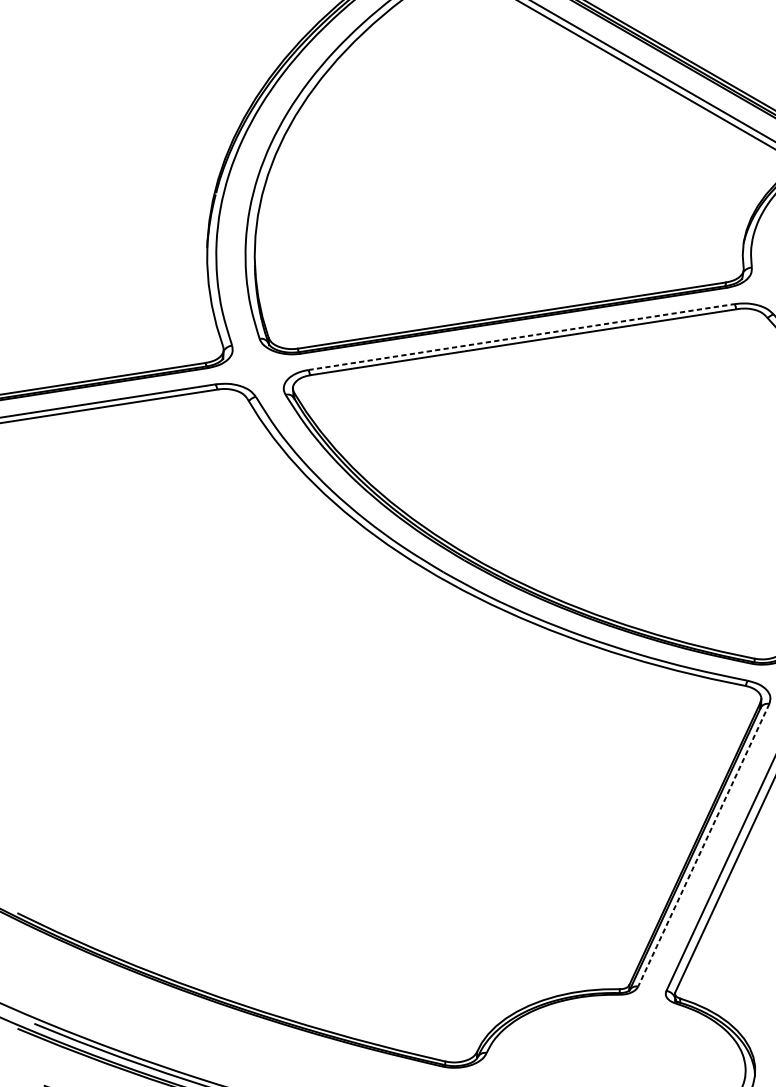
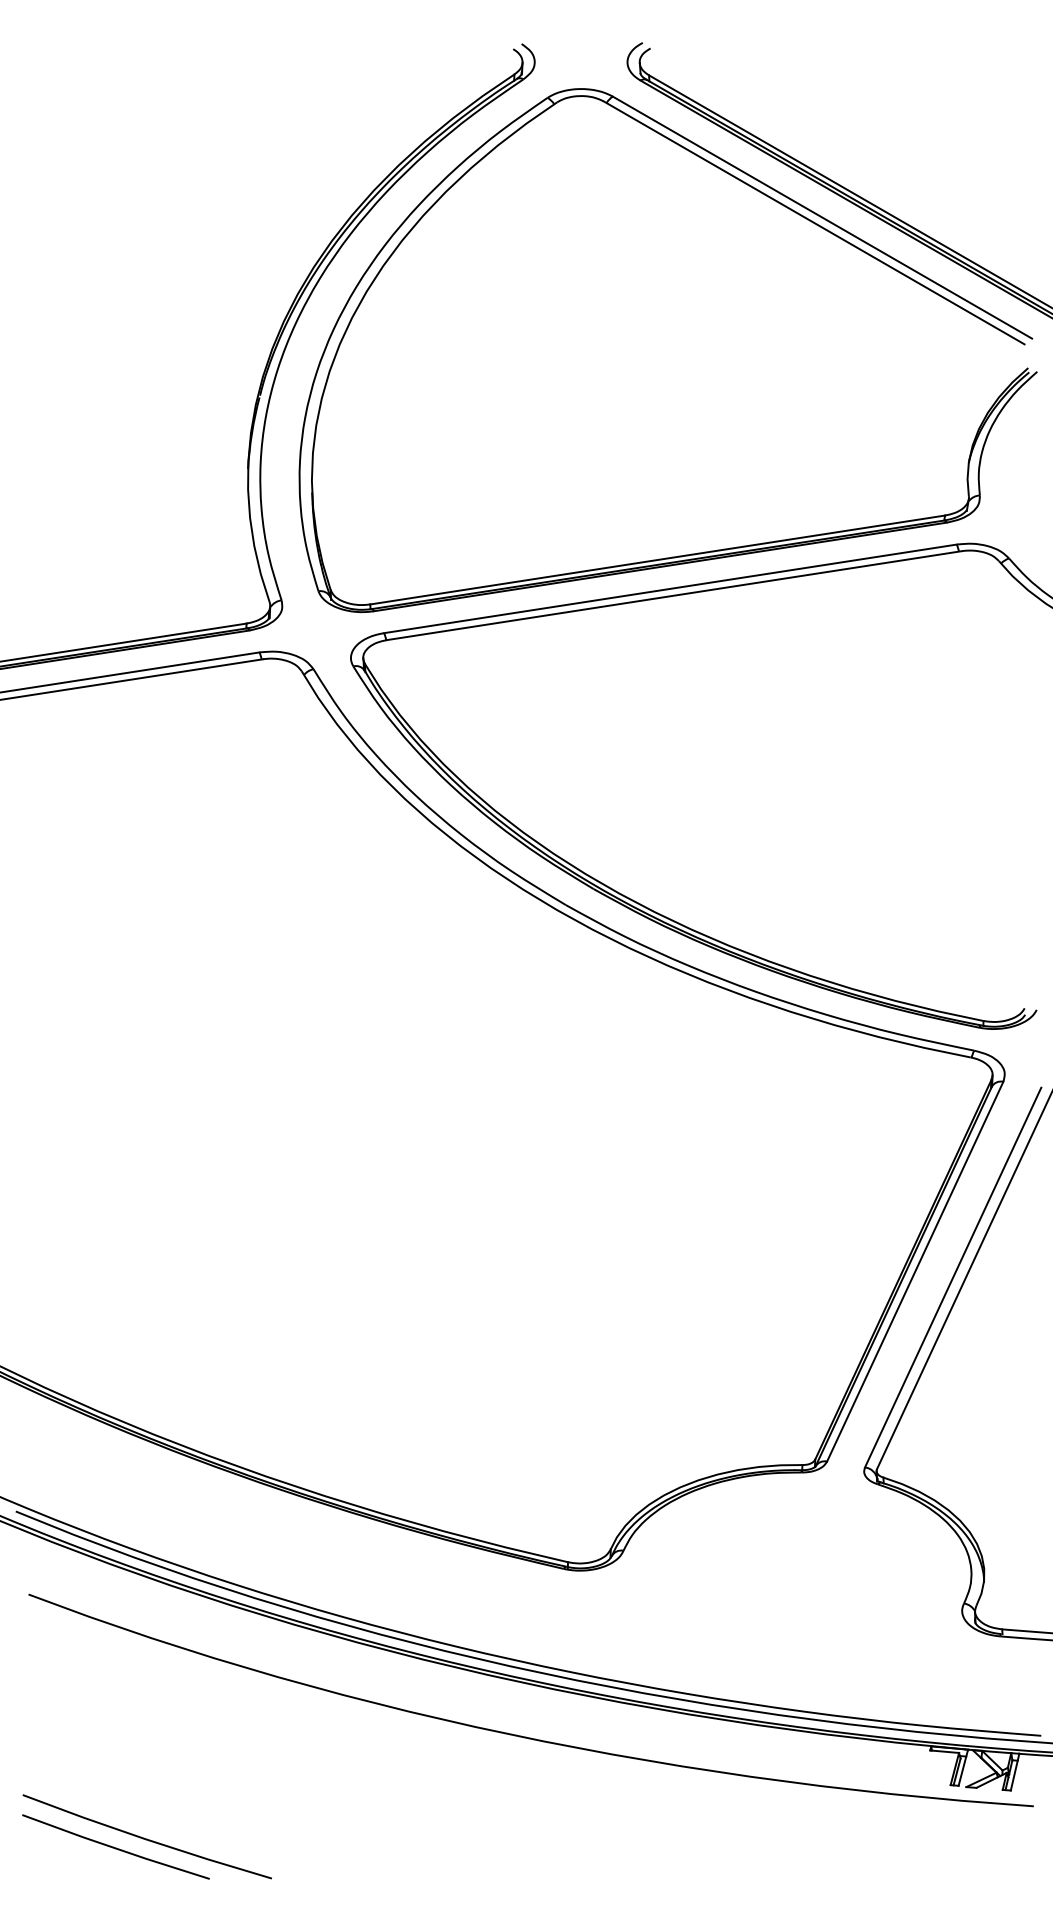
line: (521, 336) -> (670, 588), dashed -> solid
line: (703, 845) -> (915, 1272), dashed -> solid

